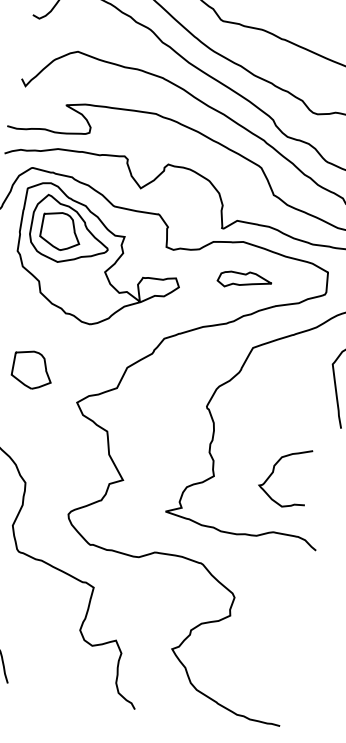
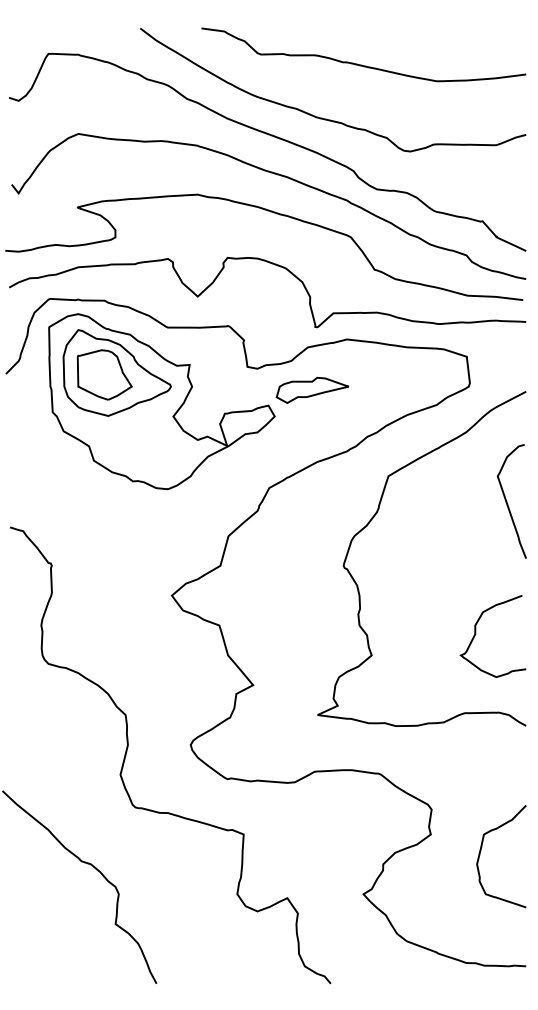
part: (244, 280) -> (311, 389), moved
part: (32, 369) -> (104, 564), removed
curve: (273, 472) -> (476, 634), moved
curve: (264, 635) -> (481, 851), added

